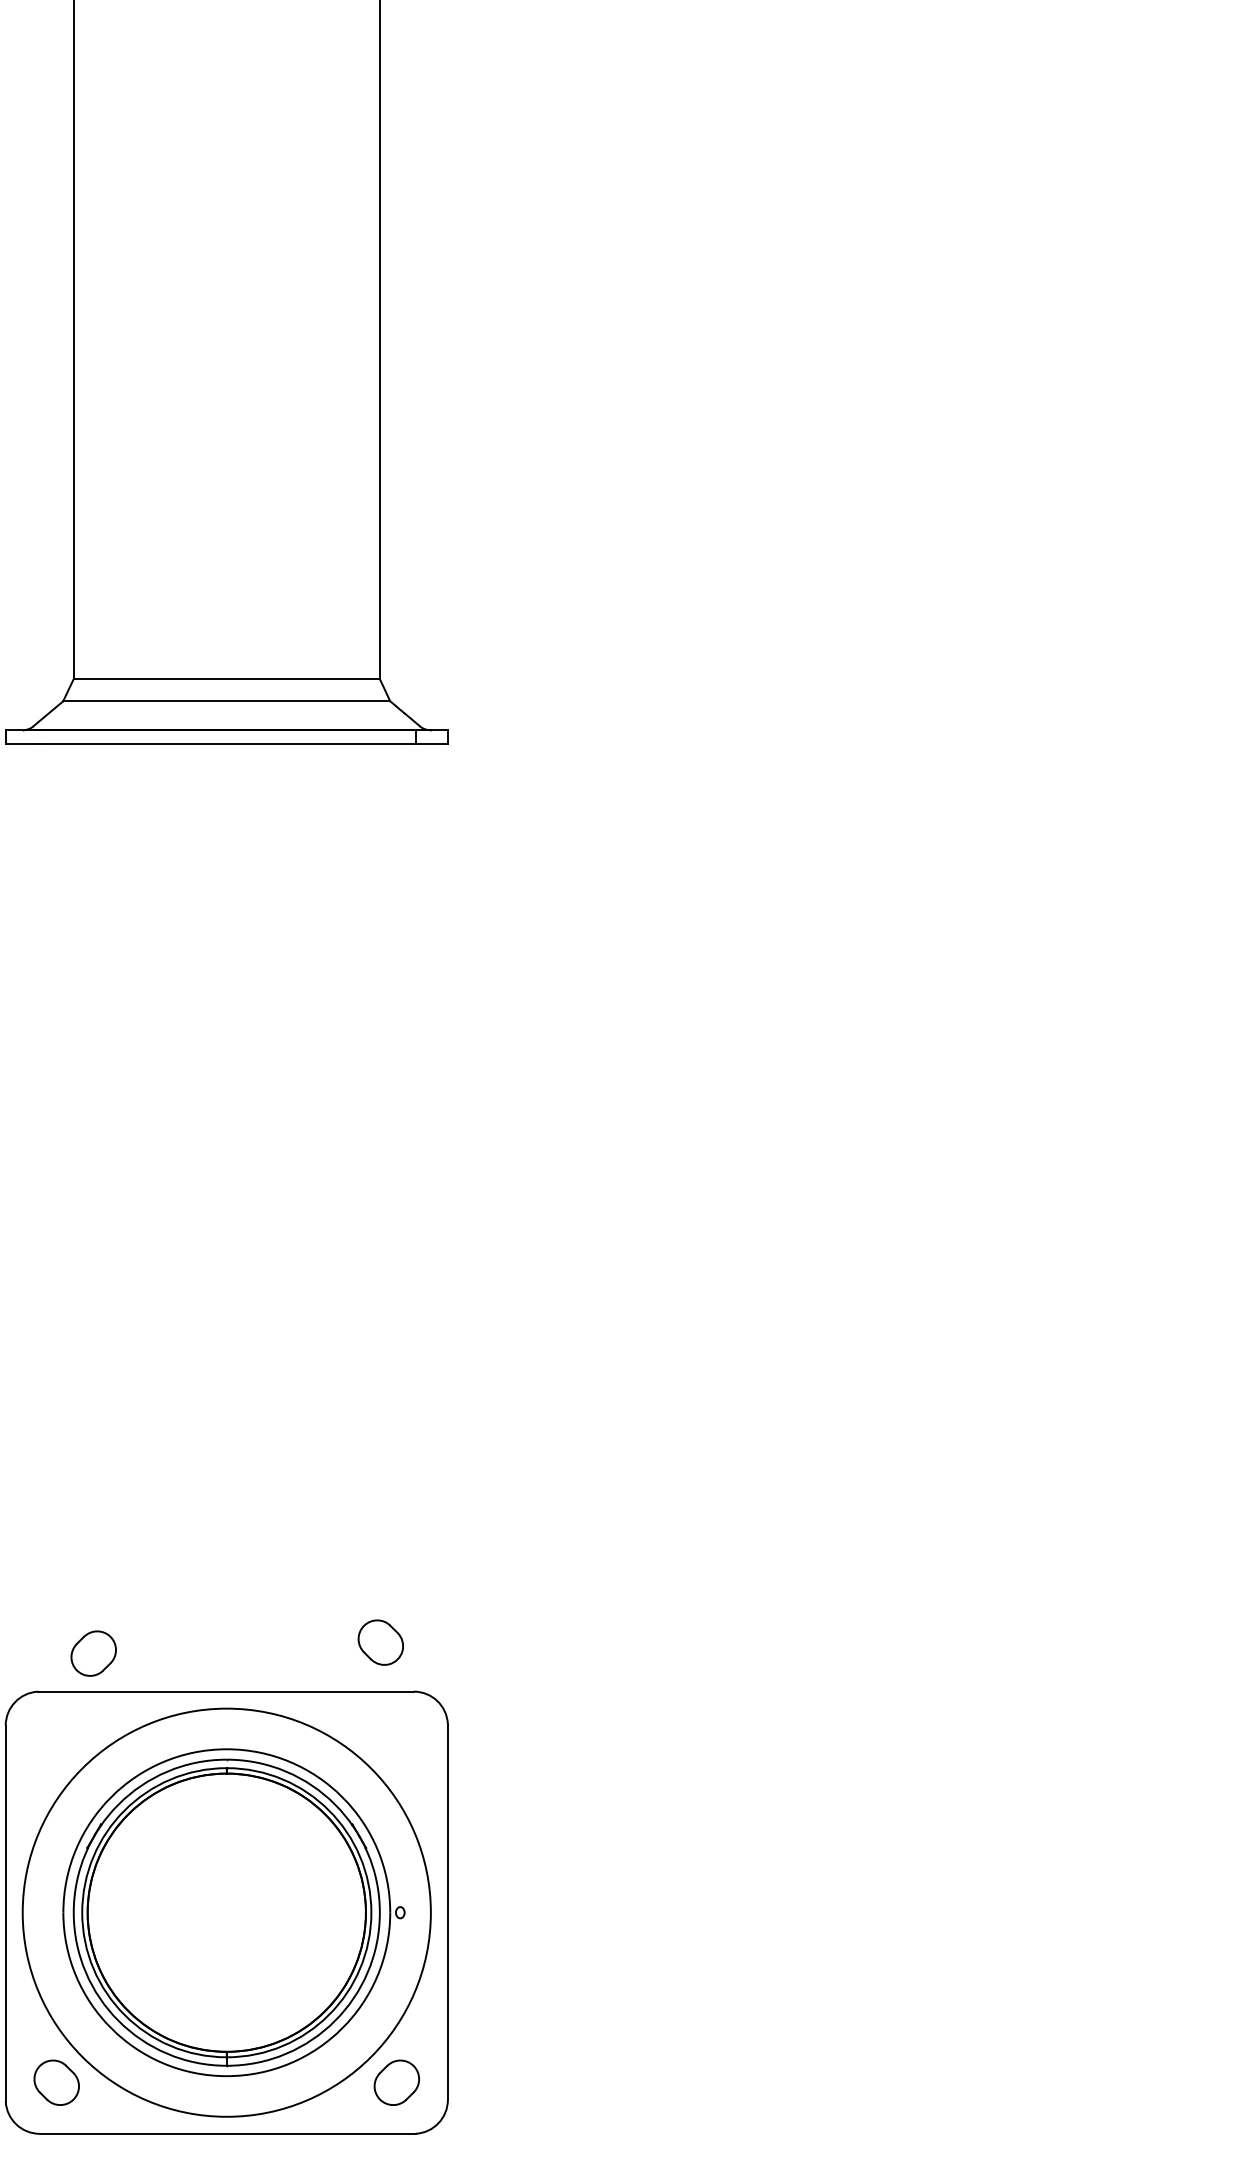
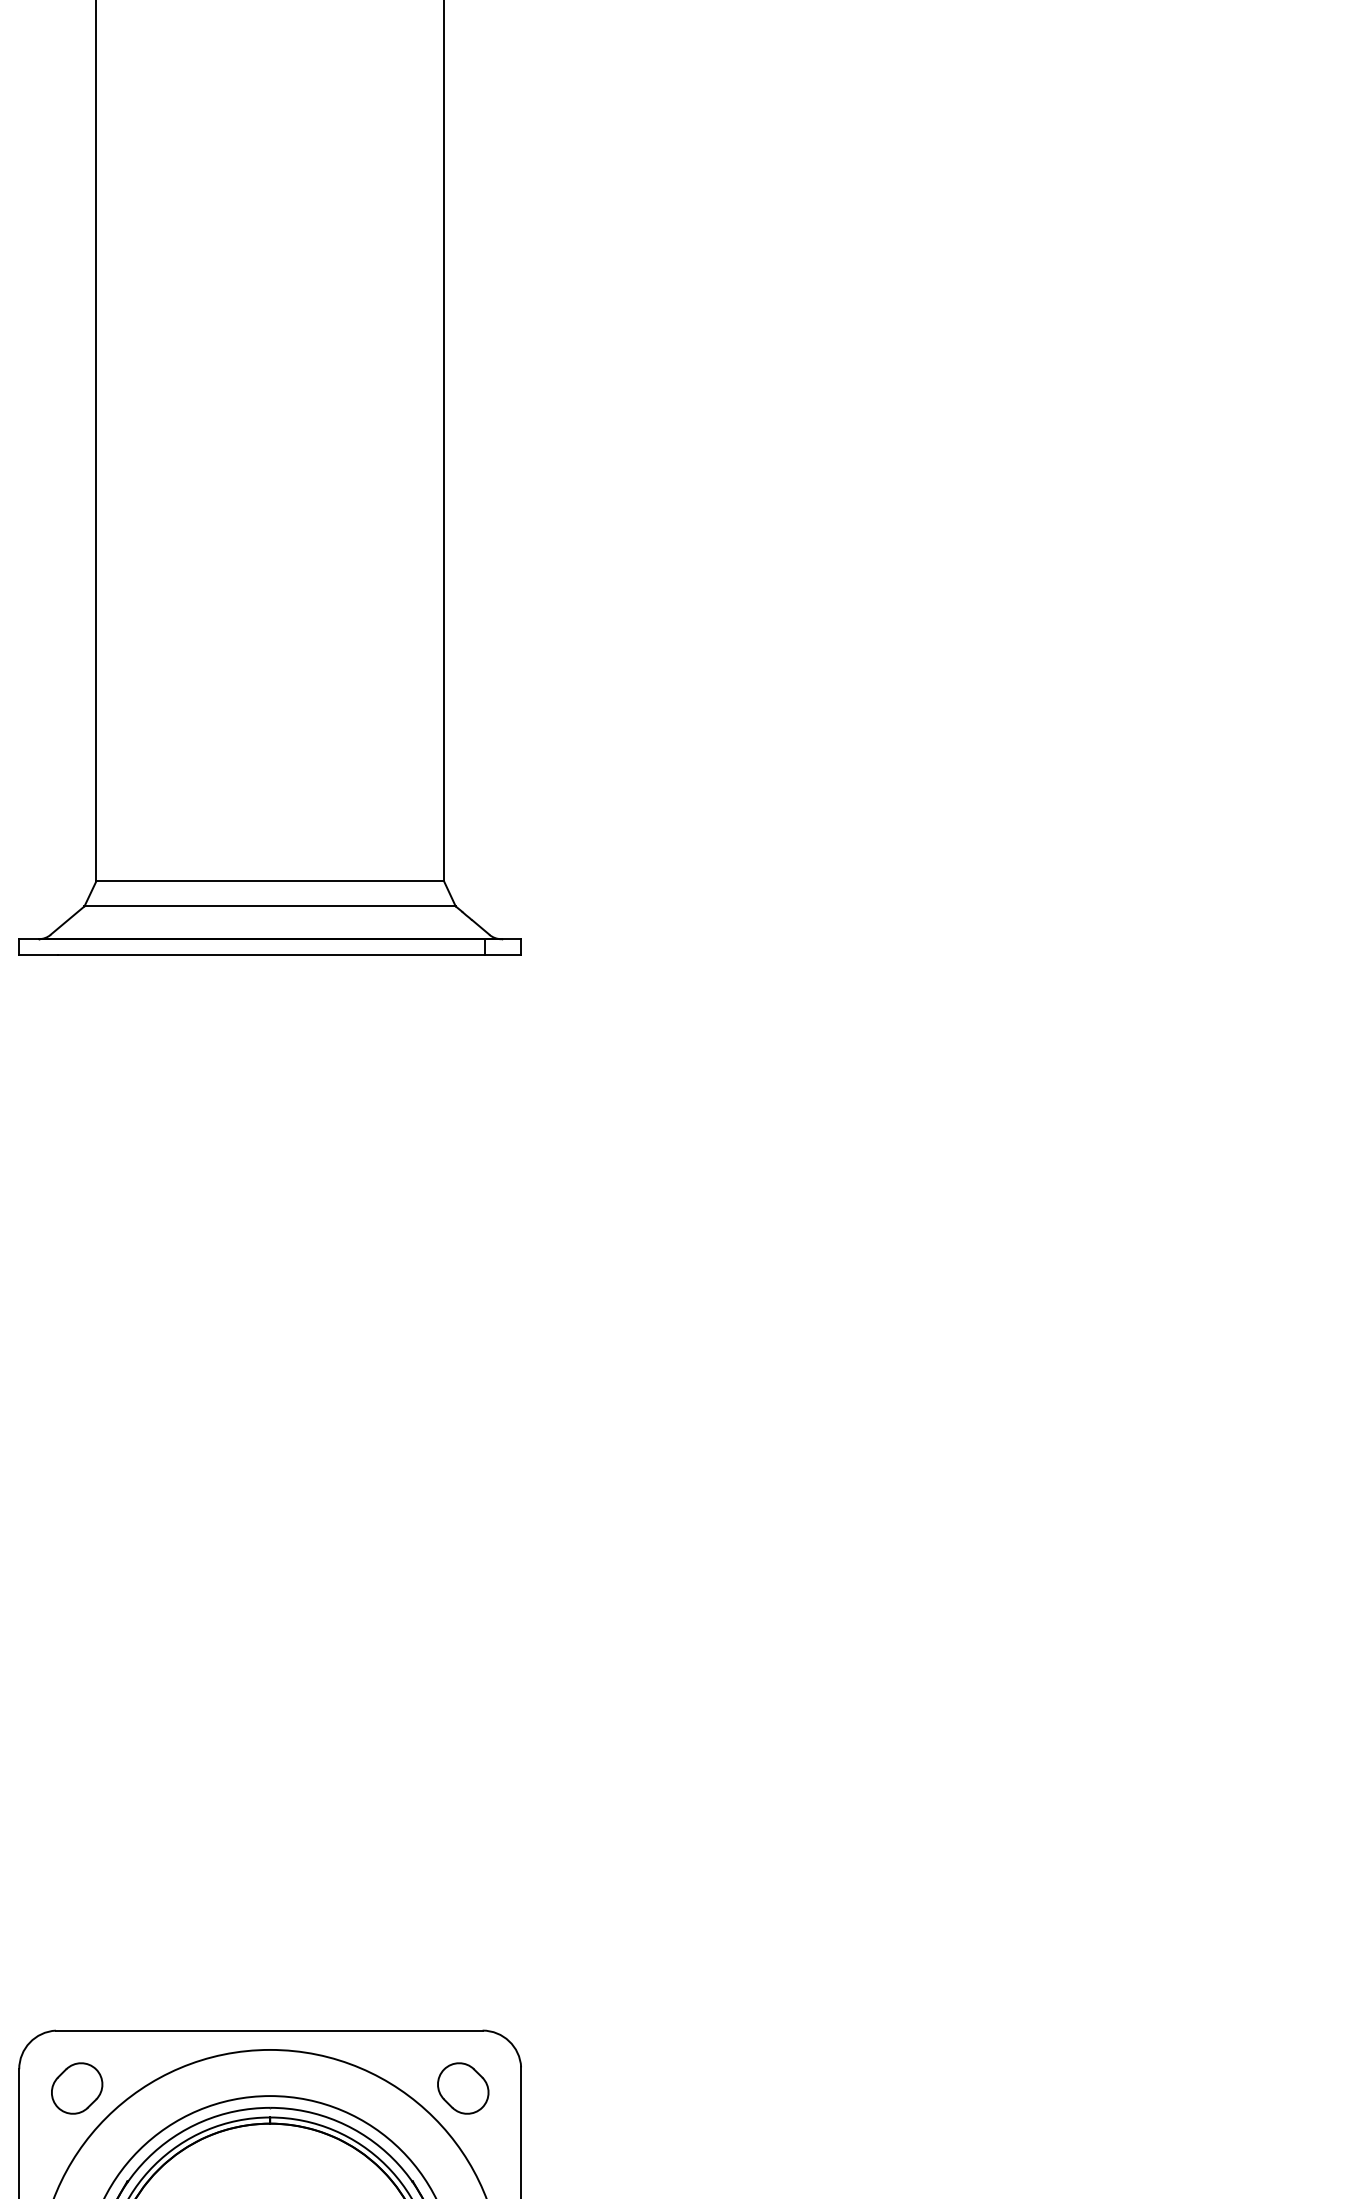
part: (380, 1642) -> (462, 2088), moved
part: (93, 1653) -> (76, 2088), moved

